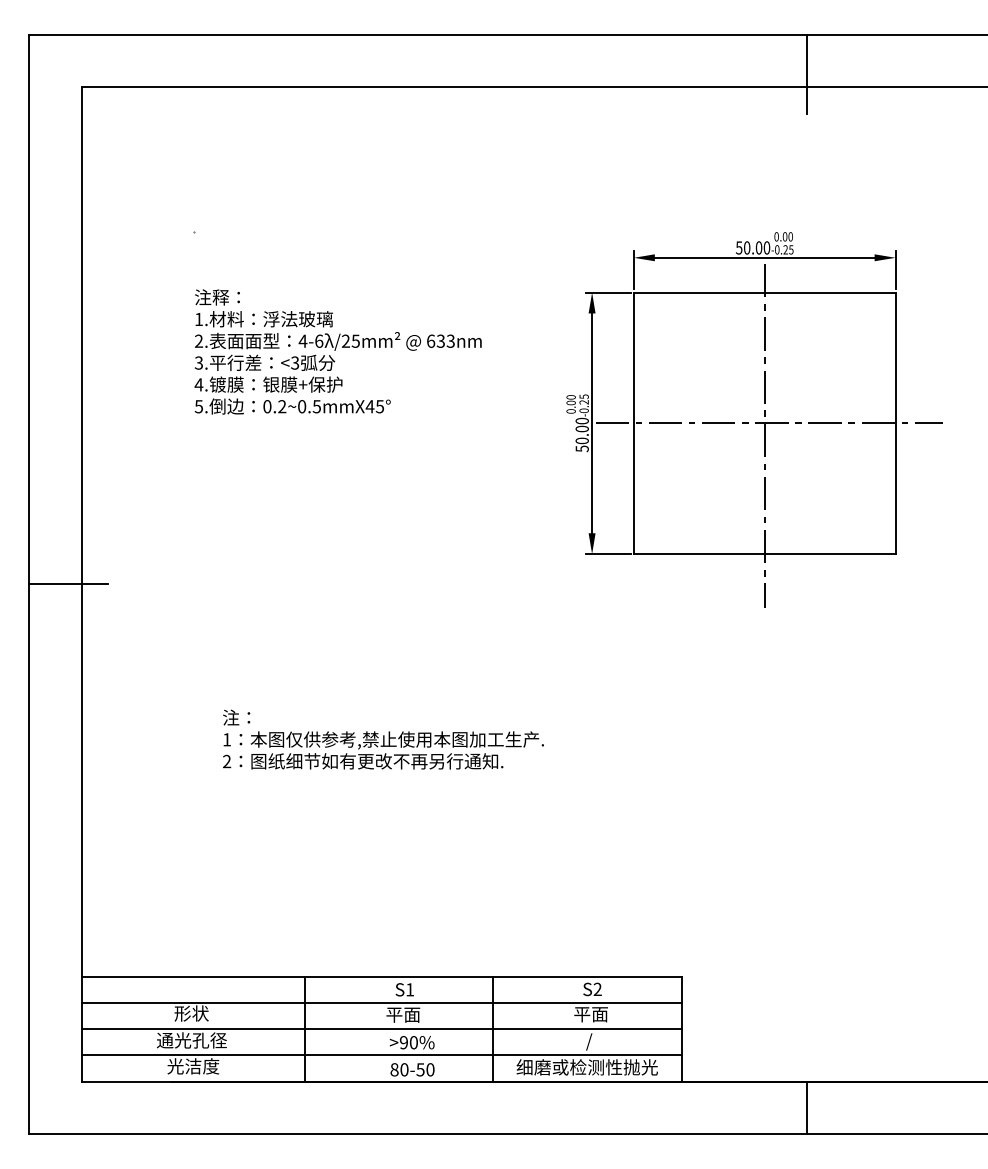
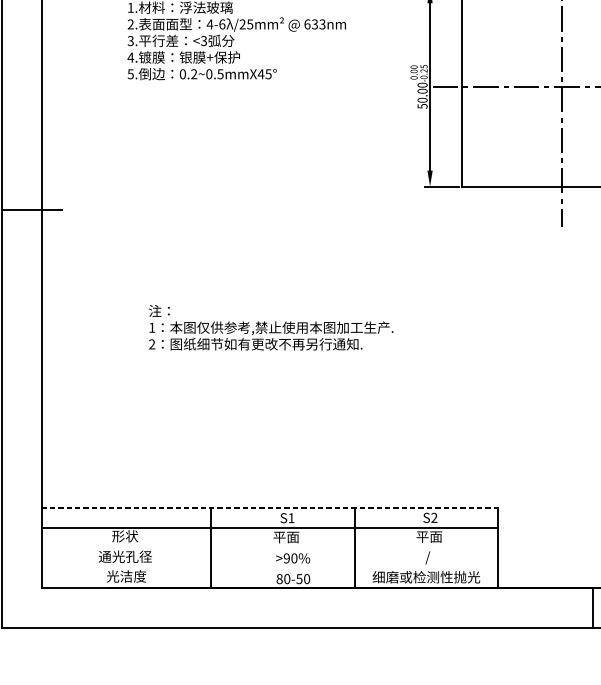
line: (381, 976) -> (269, 508), solid -> dashed
line: (381, 1029) -> (269, 548), removed
line: (381, 1055) -> (269, 568), removed

